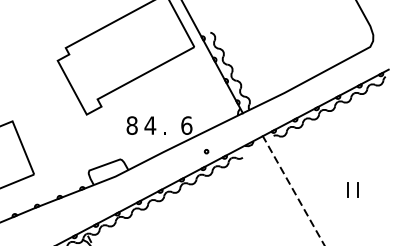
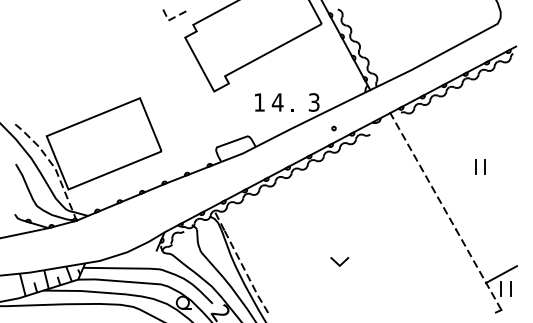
part: (47, 38) -> (174, 15), added
text: (132, 125) -> (259, 102), 8 -> 1
text: (186, 125) -> (313, 102), 6 -> 3

